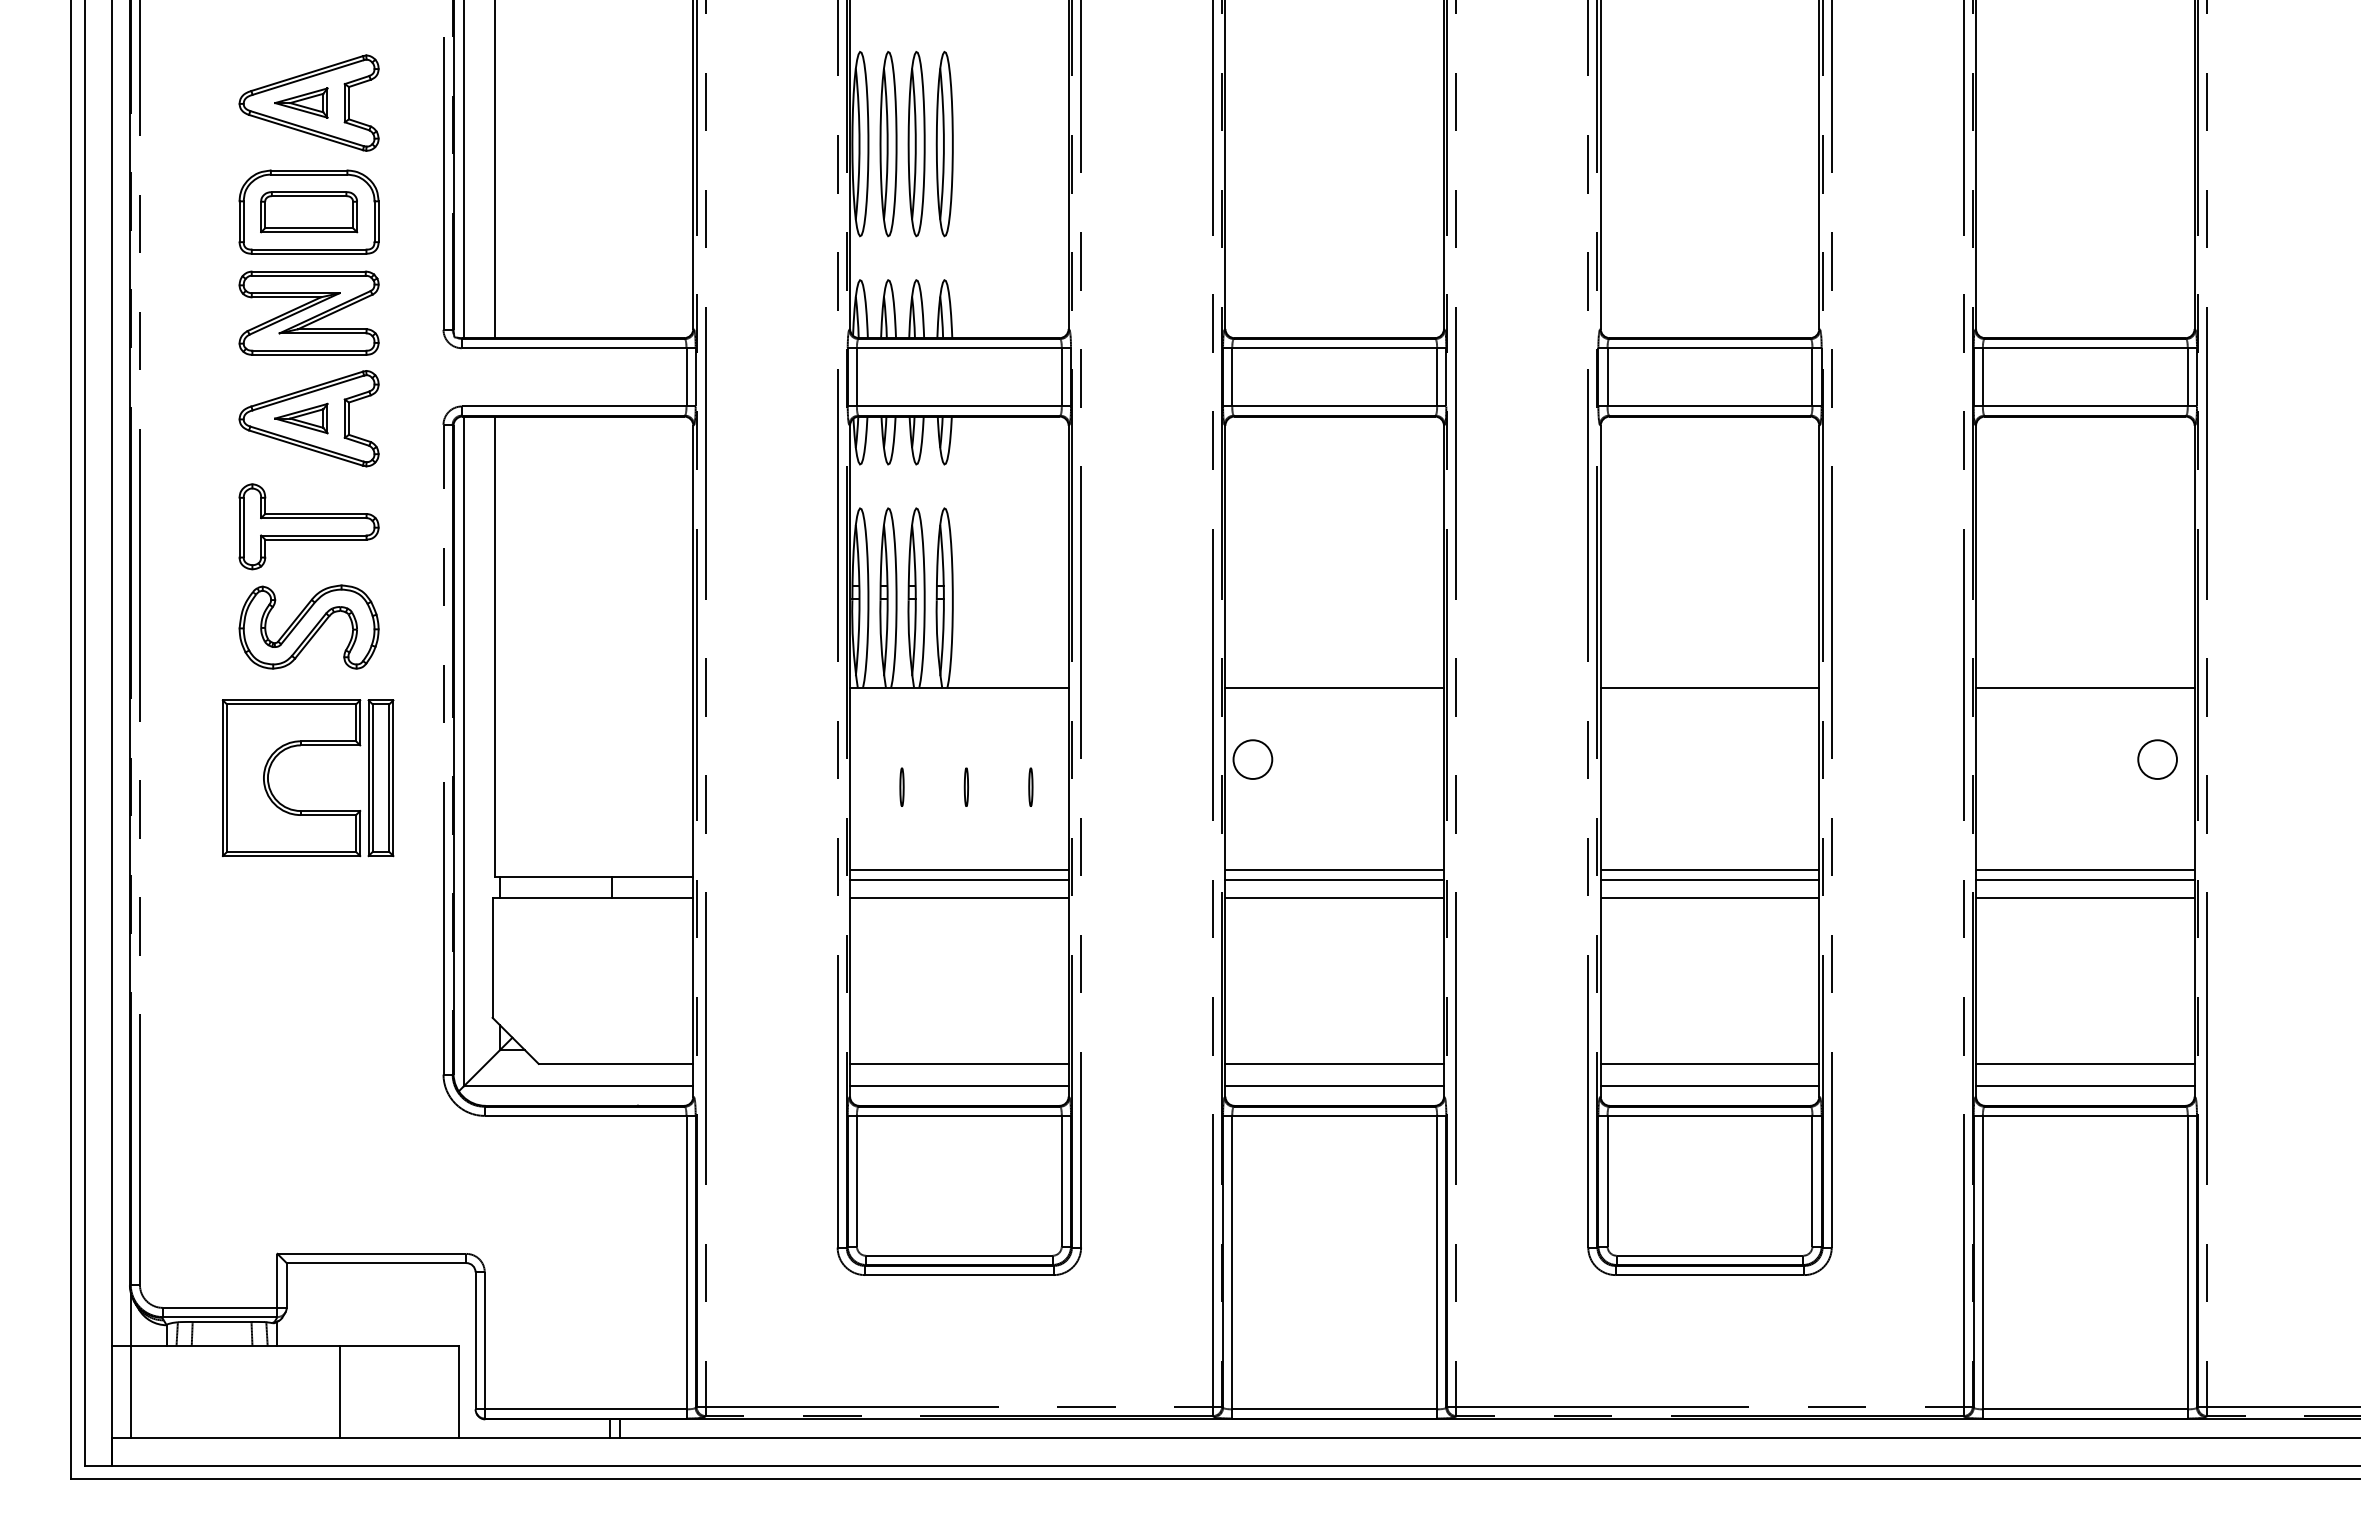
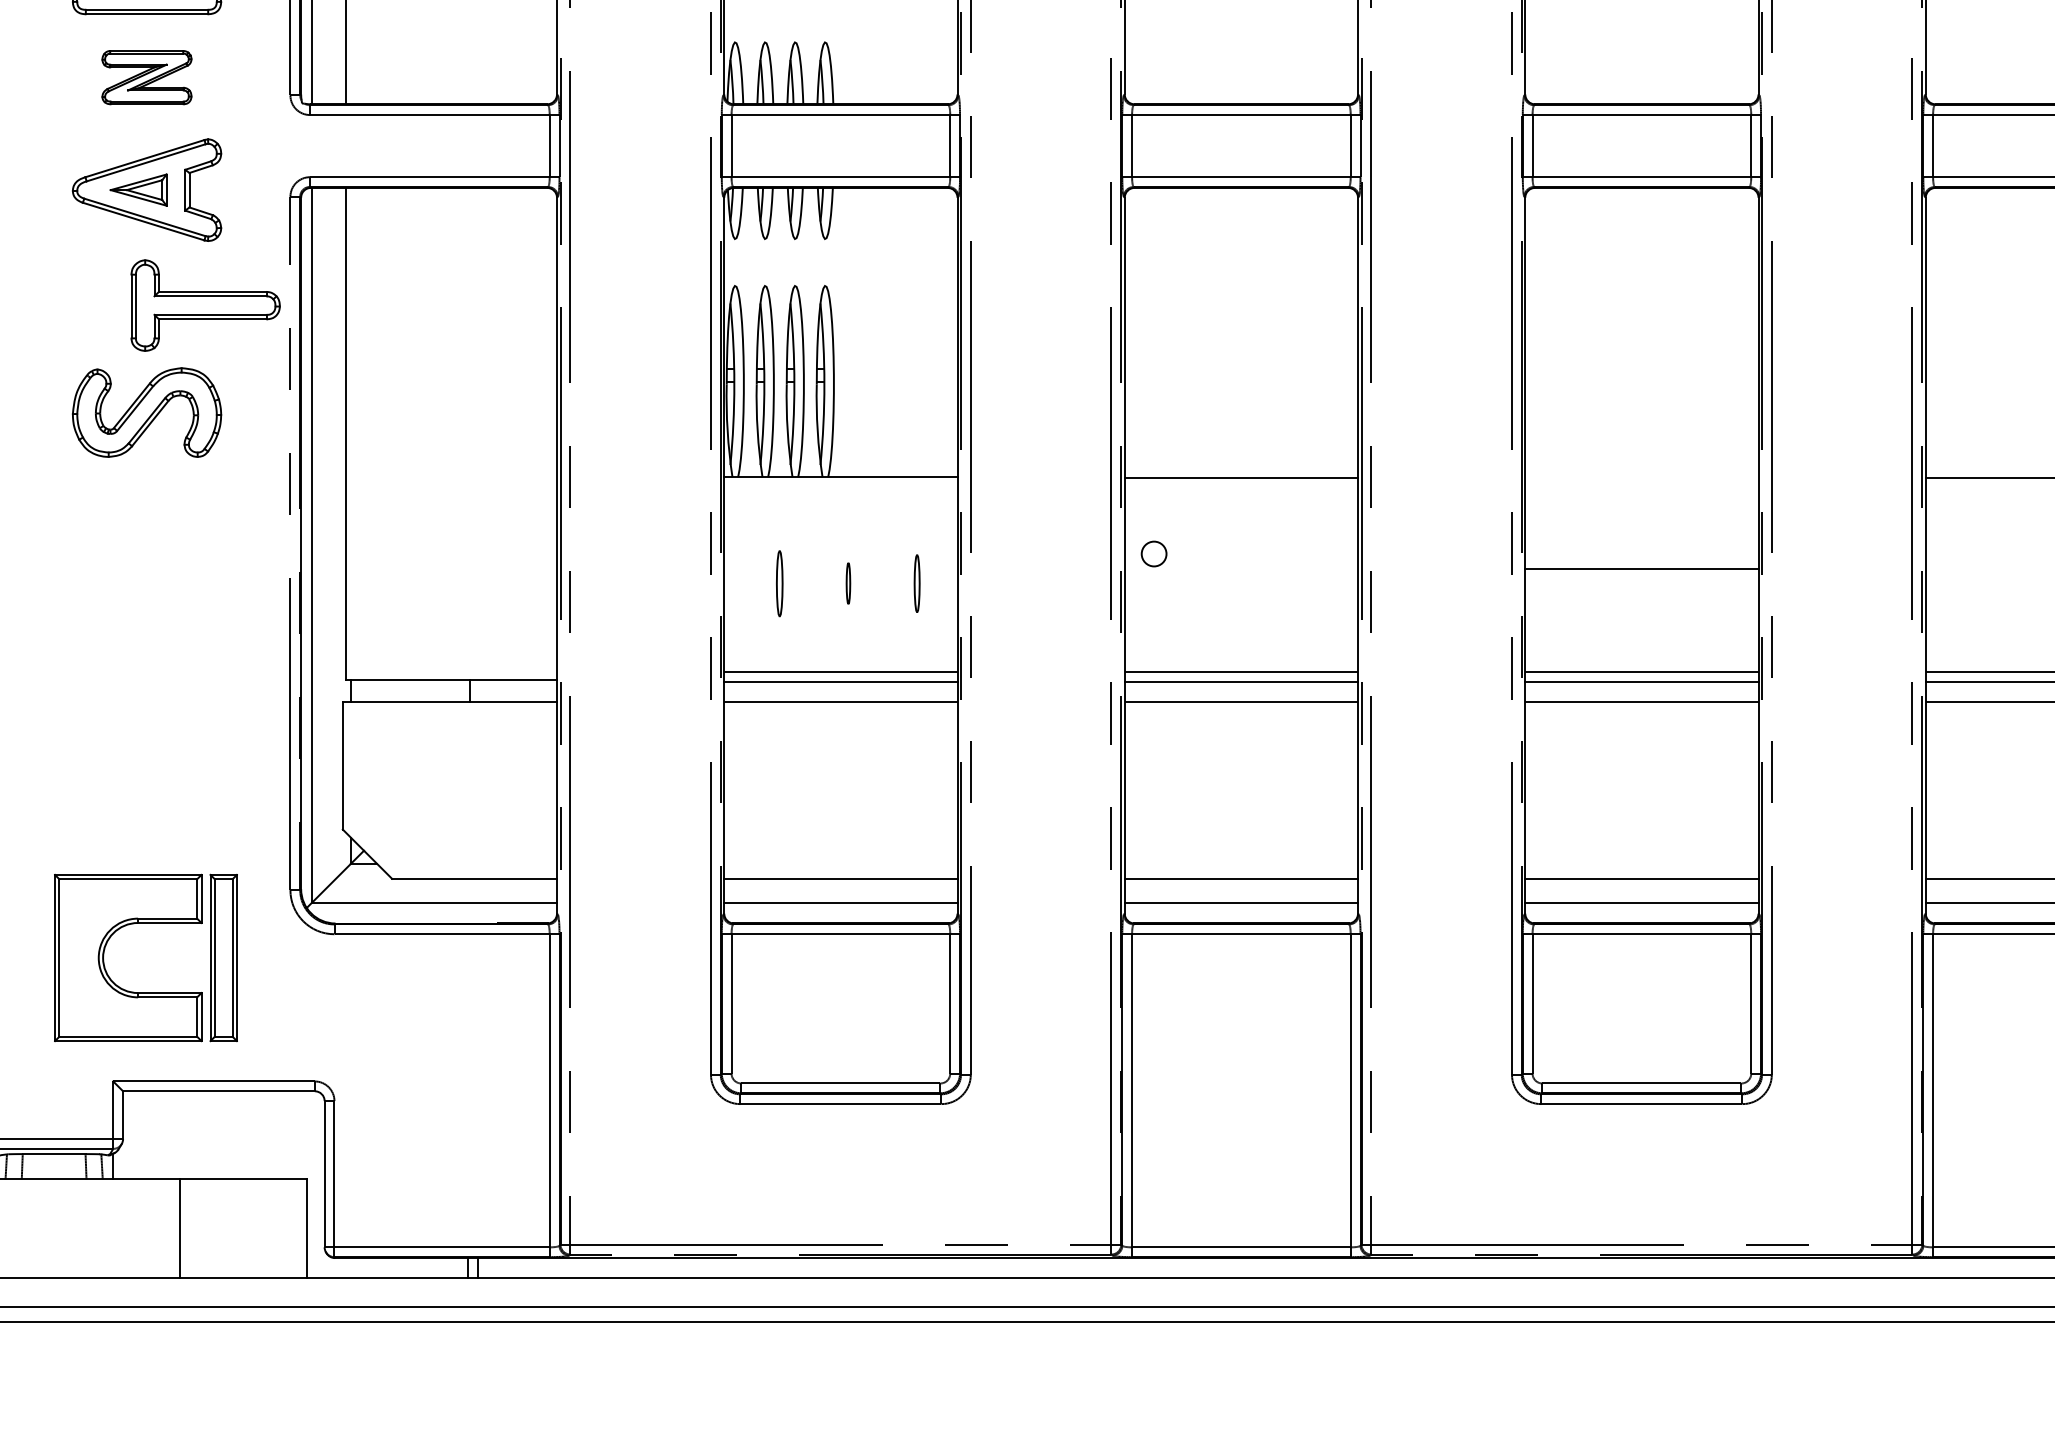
part: (308, 312) -> (146, 76), size x0.6
part: (308, 526) -> (205, 305), moved
line: (1709, 688) -> (1641, 569), moved
circle: (1252, 759) -> (1153, 553), size x0.6
part: (901, 786) -> (779, 582), size x1.6
part: (1030, 786) -> (916, 582), size x1.4
part: (307, 810) -> (145, 992), moved

